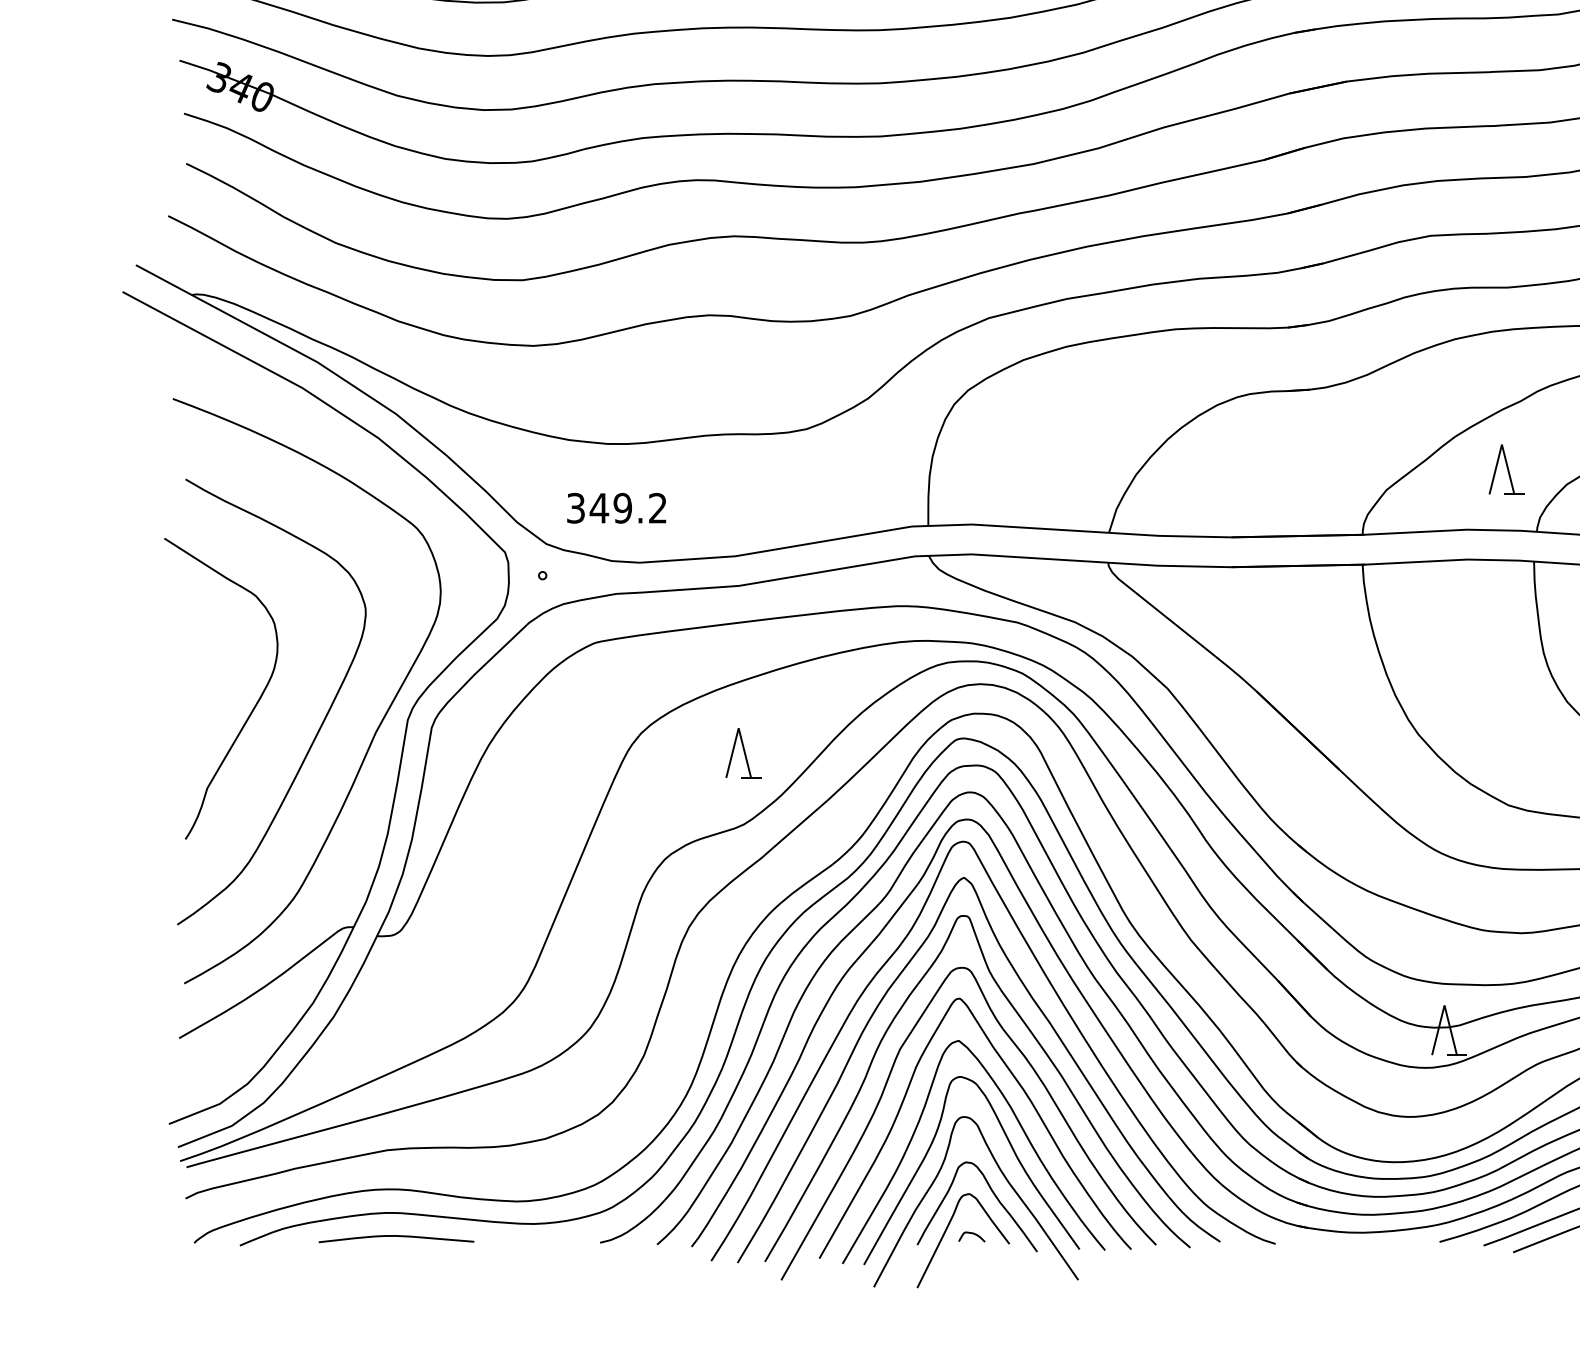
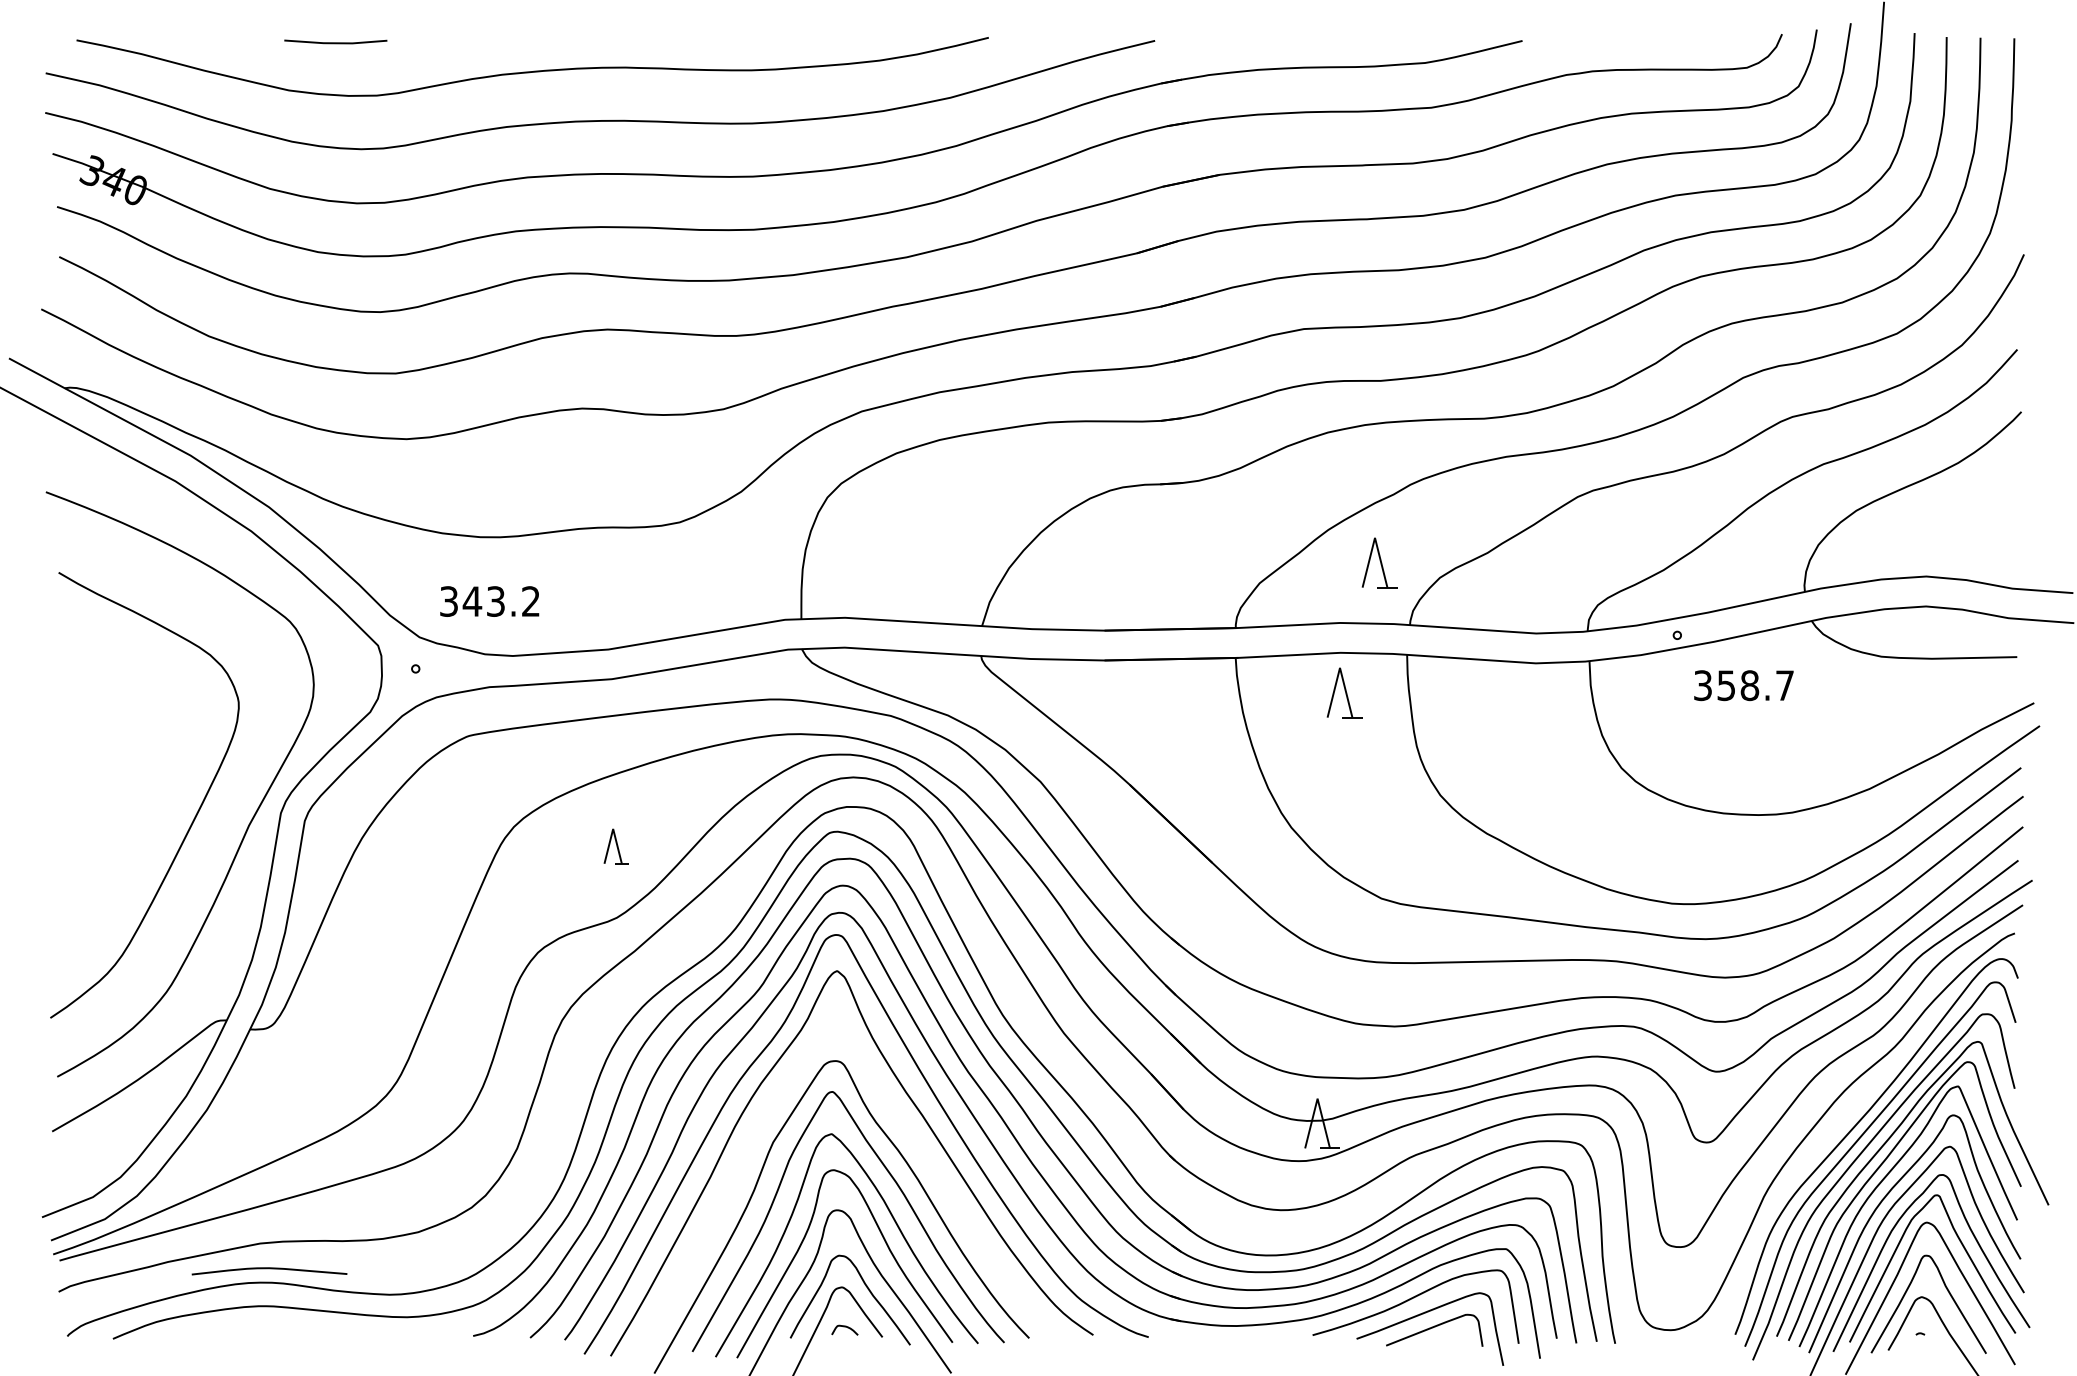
text: (622, 508) -> (495, 601), 349.2 -> 343.2
part: (1471, 599) -> (1344, 692), added
curve: (253, 707) -> (126, 800), removed
part: (743, 753) -> (616, 846), size x0.7
curve: (1037, 1043) -> (910, 1136), removed
curve: (396, 1237) -> (269, 1269), moved

